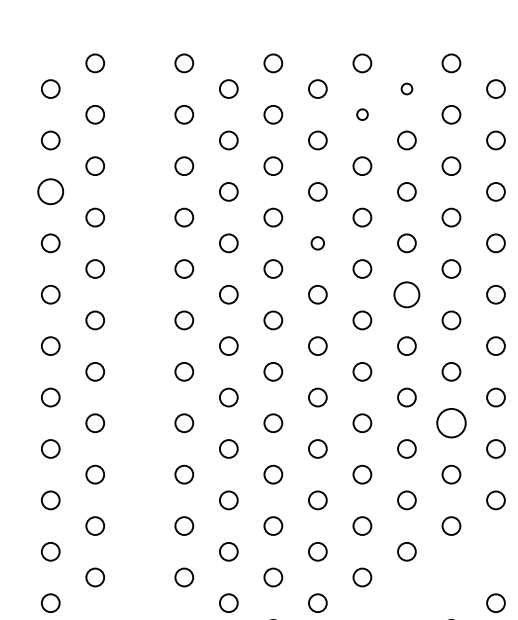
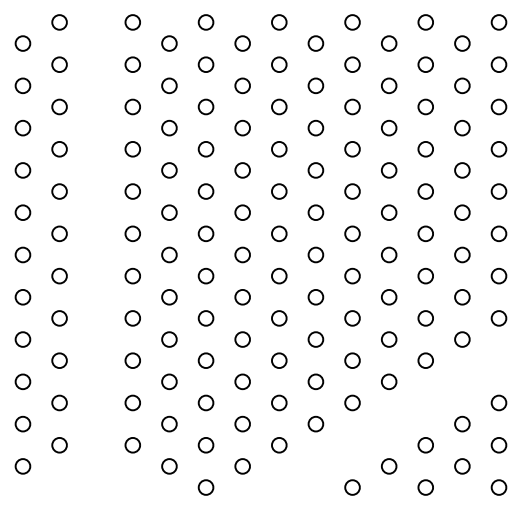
circle: (406, 88) -> (315, 43), size x1.67
circle: (362, 114) -> (279, 64), size x1.67
circle: (50, 192) -> (22, 128), size x0.71
circle: (317, 243) -> (242, 170), size x1.43
circle: (406, 294) -> (315, 212), size x0.71
circle: (451, 423) -> (352, 318), size x0.62

